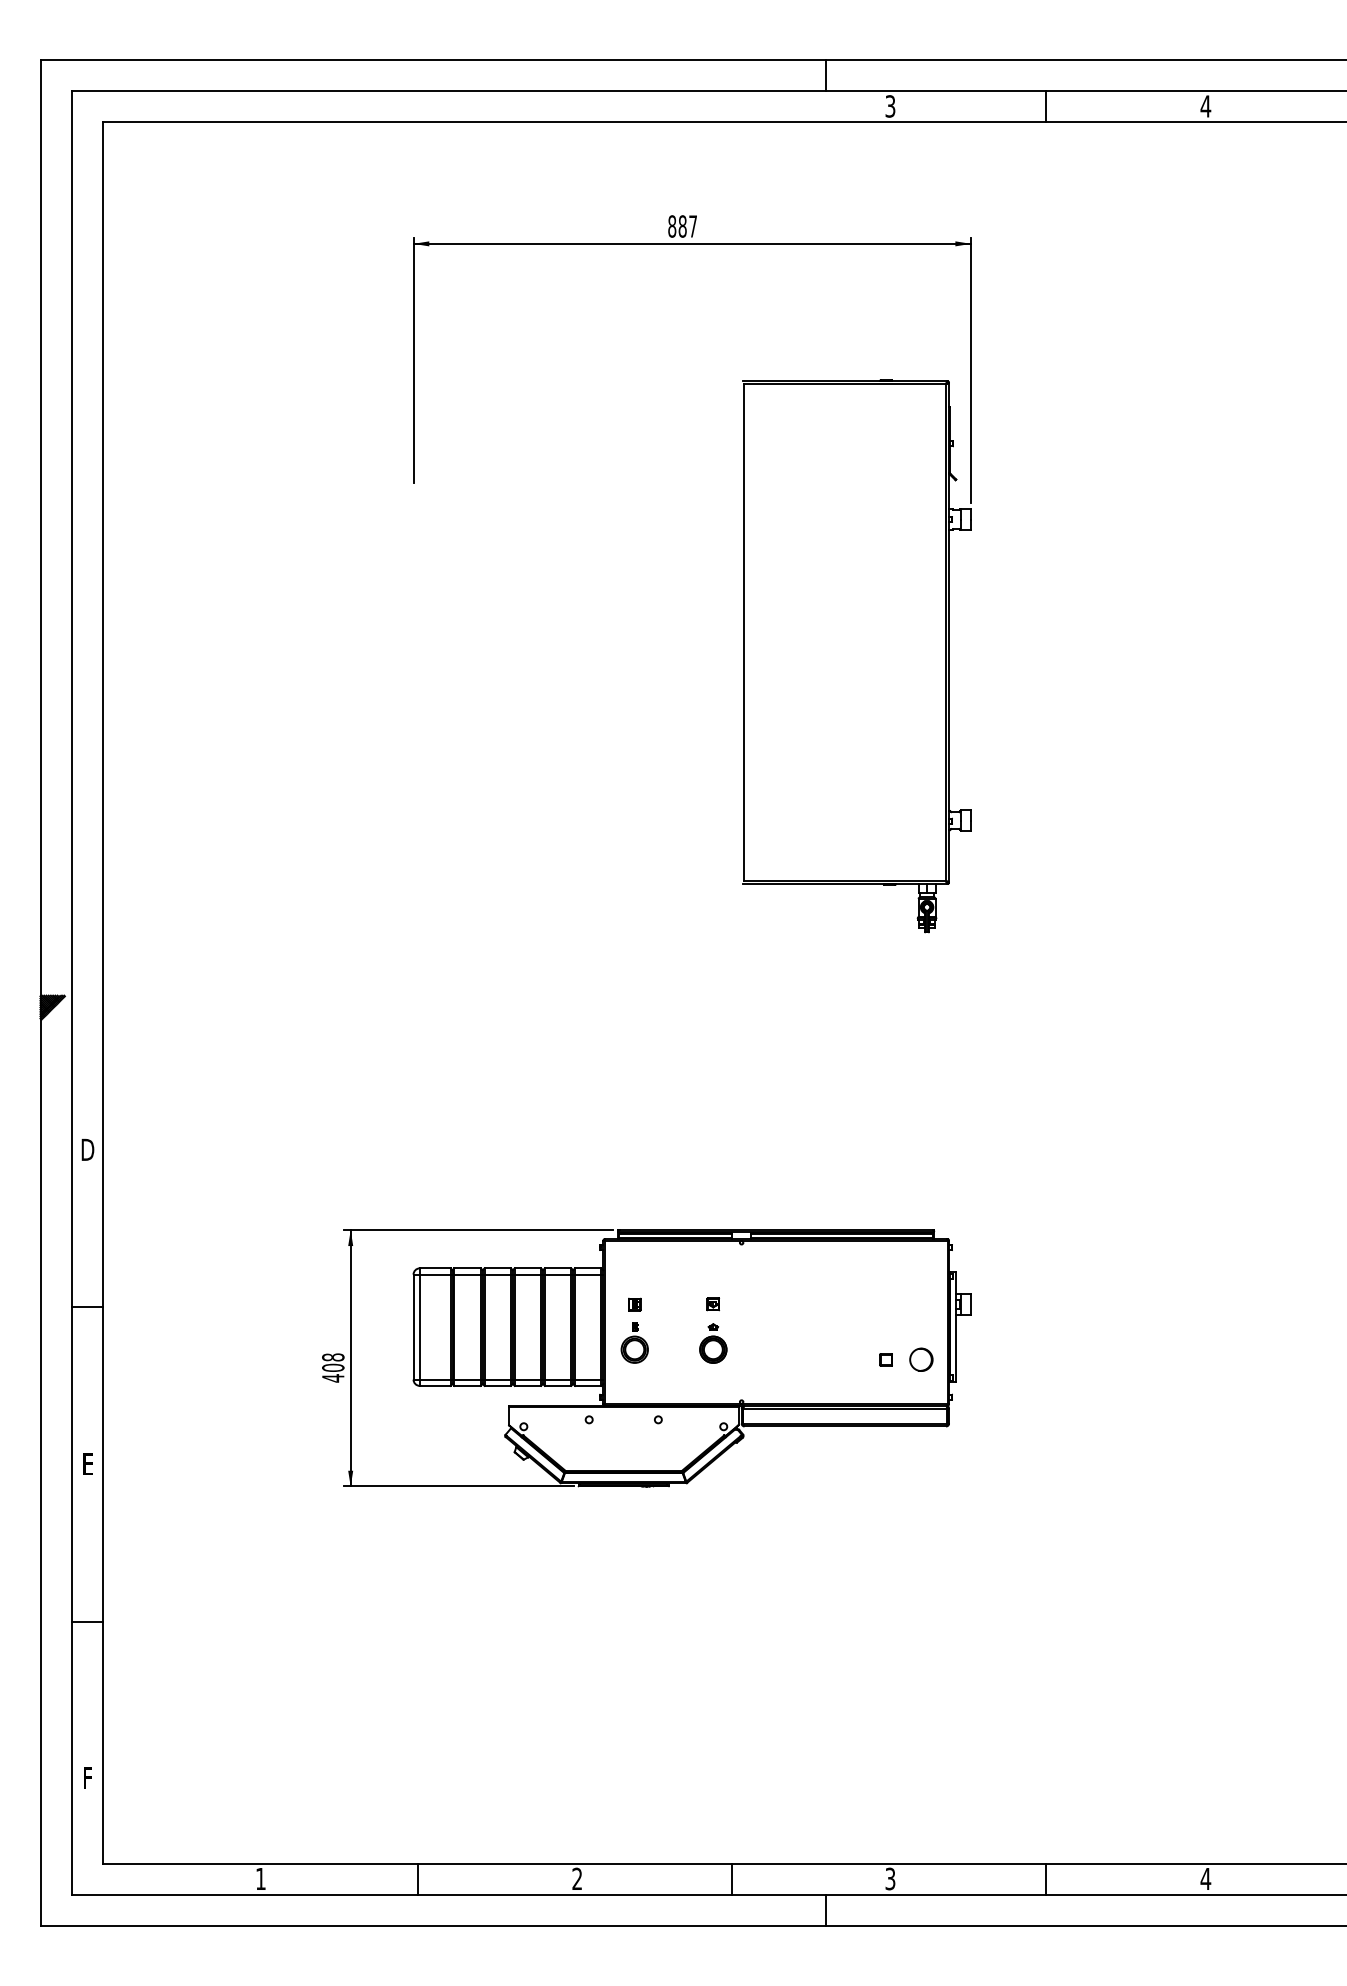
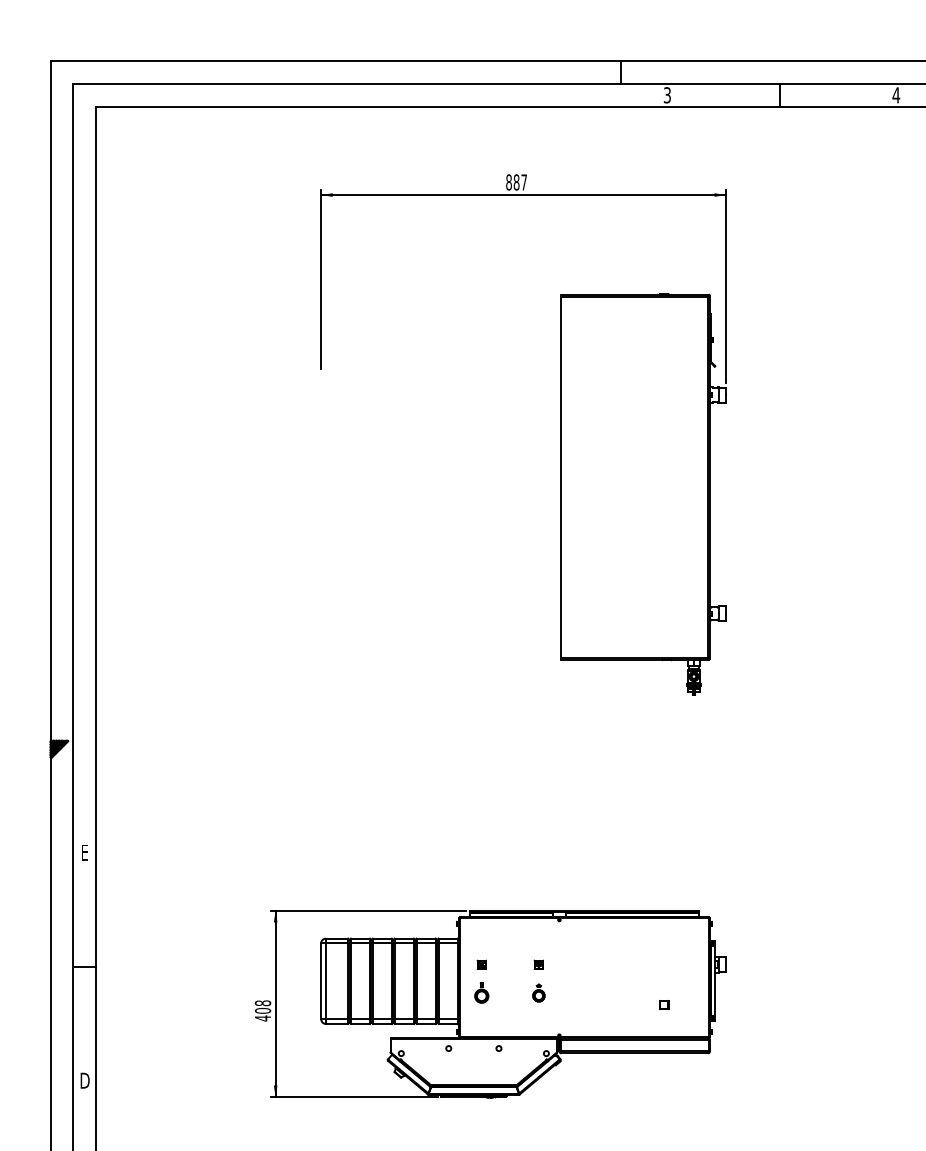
text: (87, 1149) -> (84, 852), D -> E
part: (634, 1342) -> (481, 992), size x0.7
part: (713, 1343) -> (538, 993), size x0.6
circle: (921, 1359) -> (689, 1004), removed
text: (88, 1464) -> (85, 1080), E -> D

